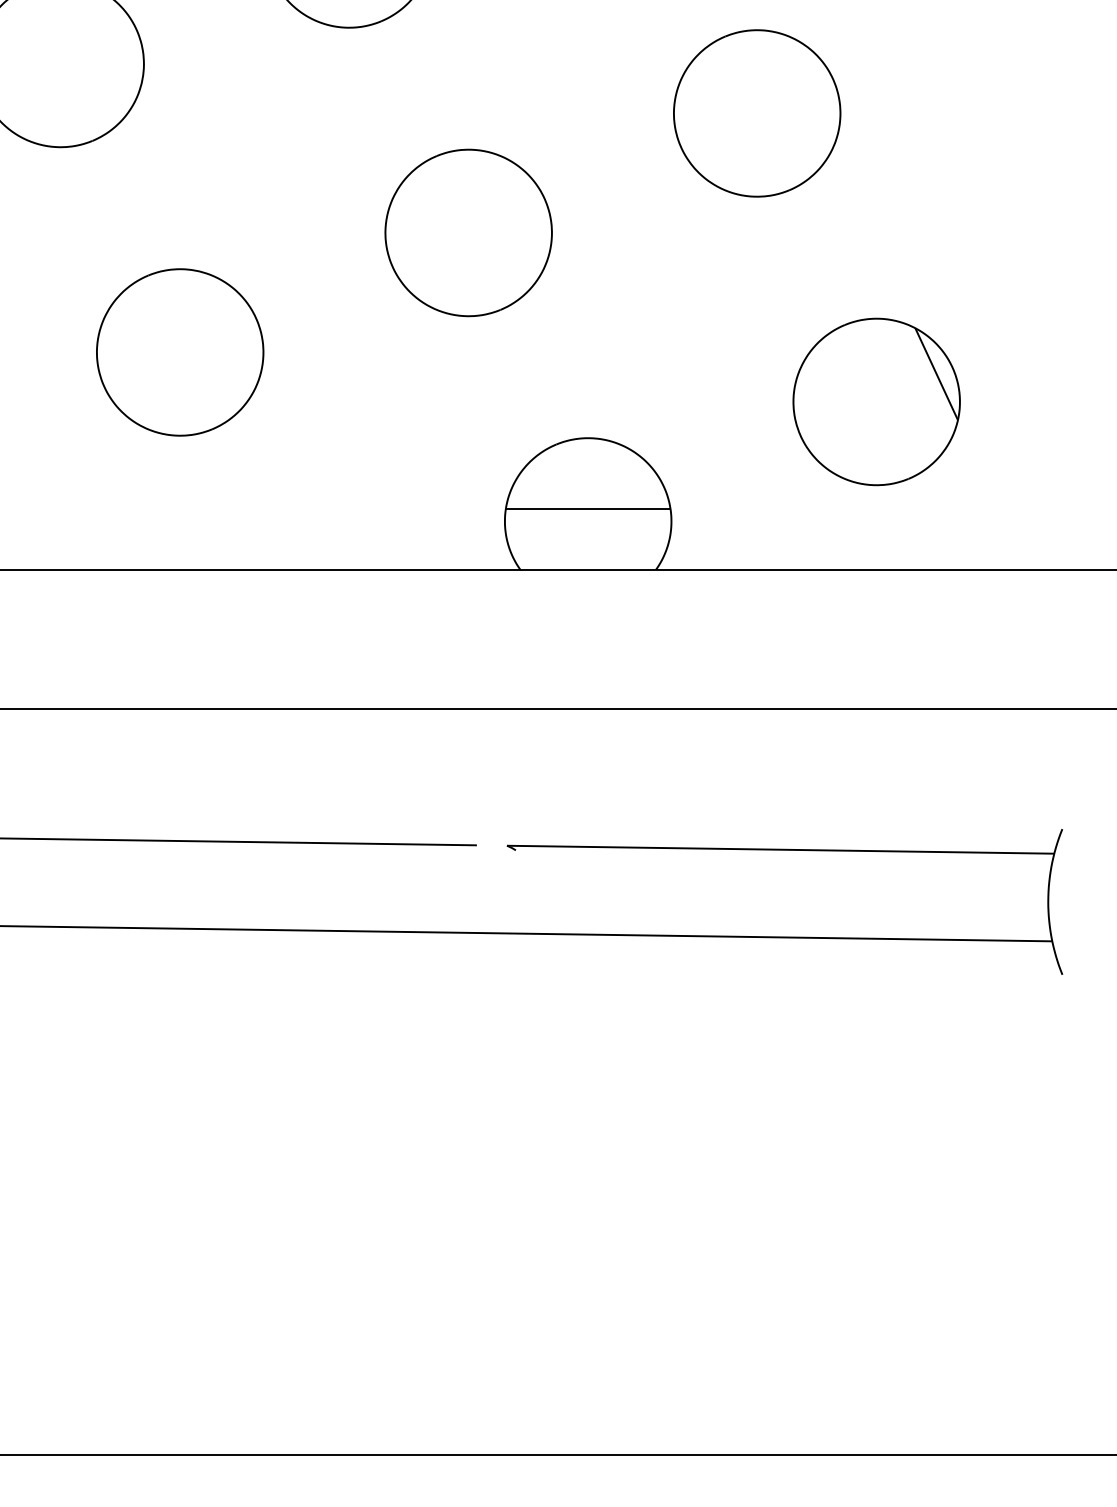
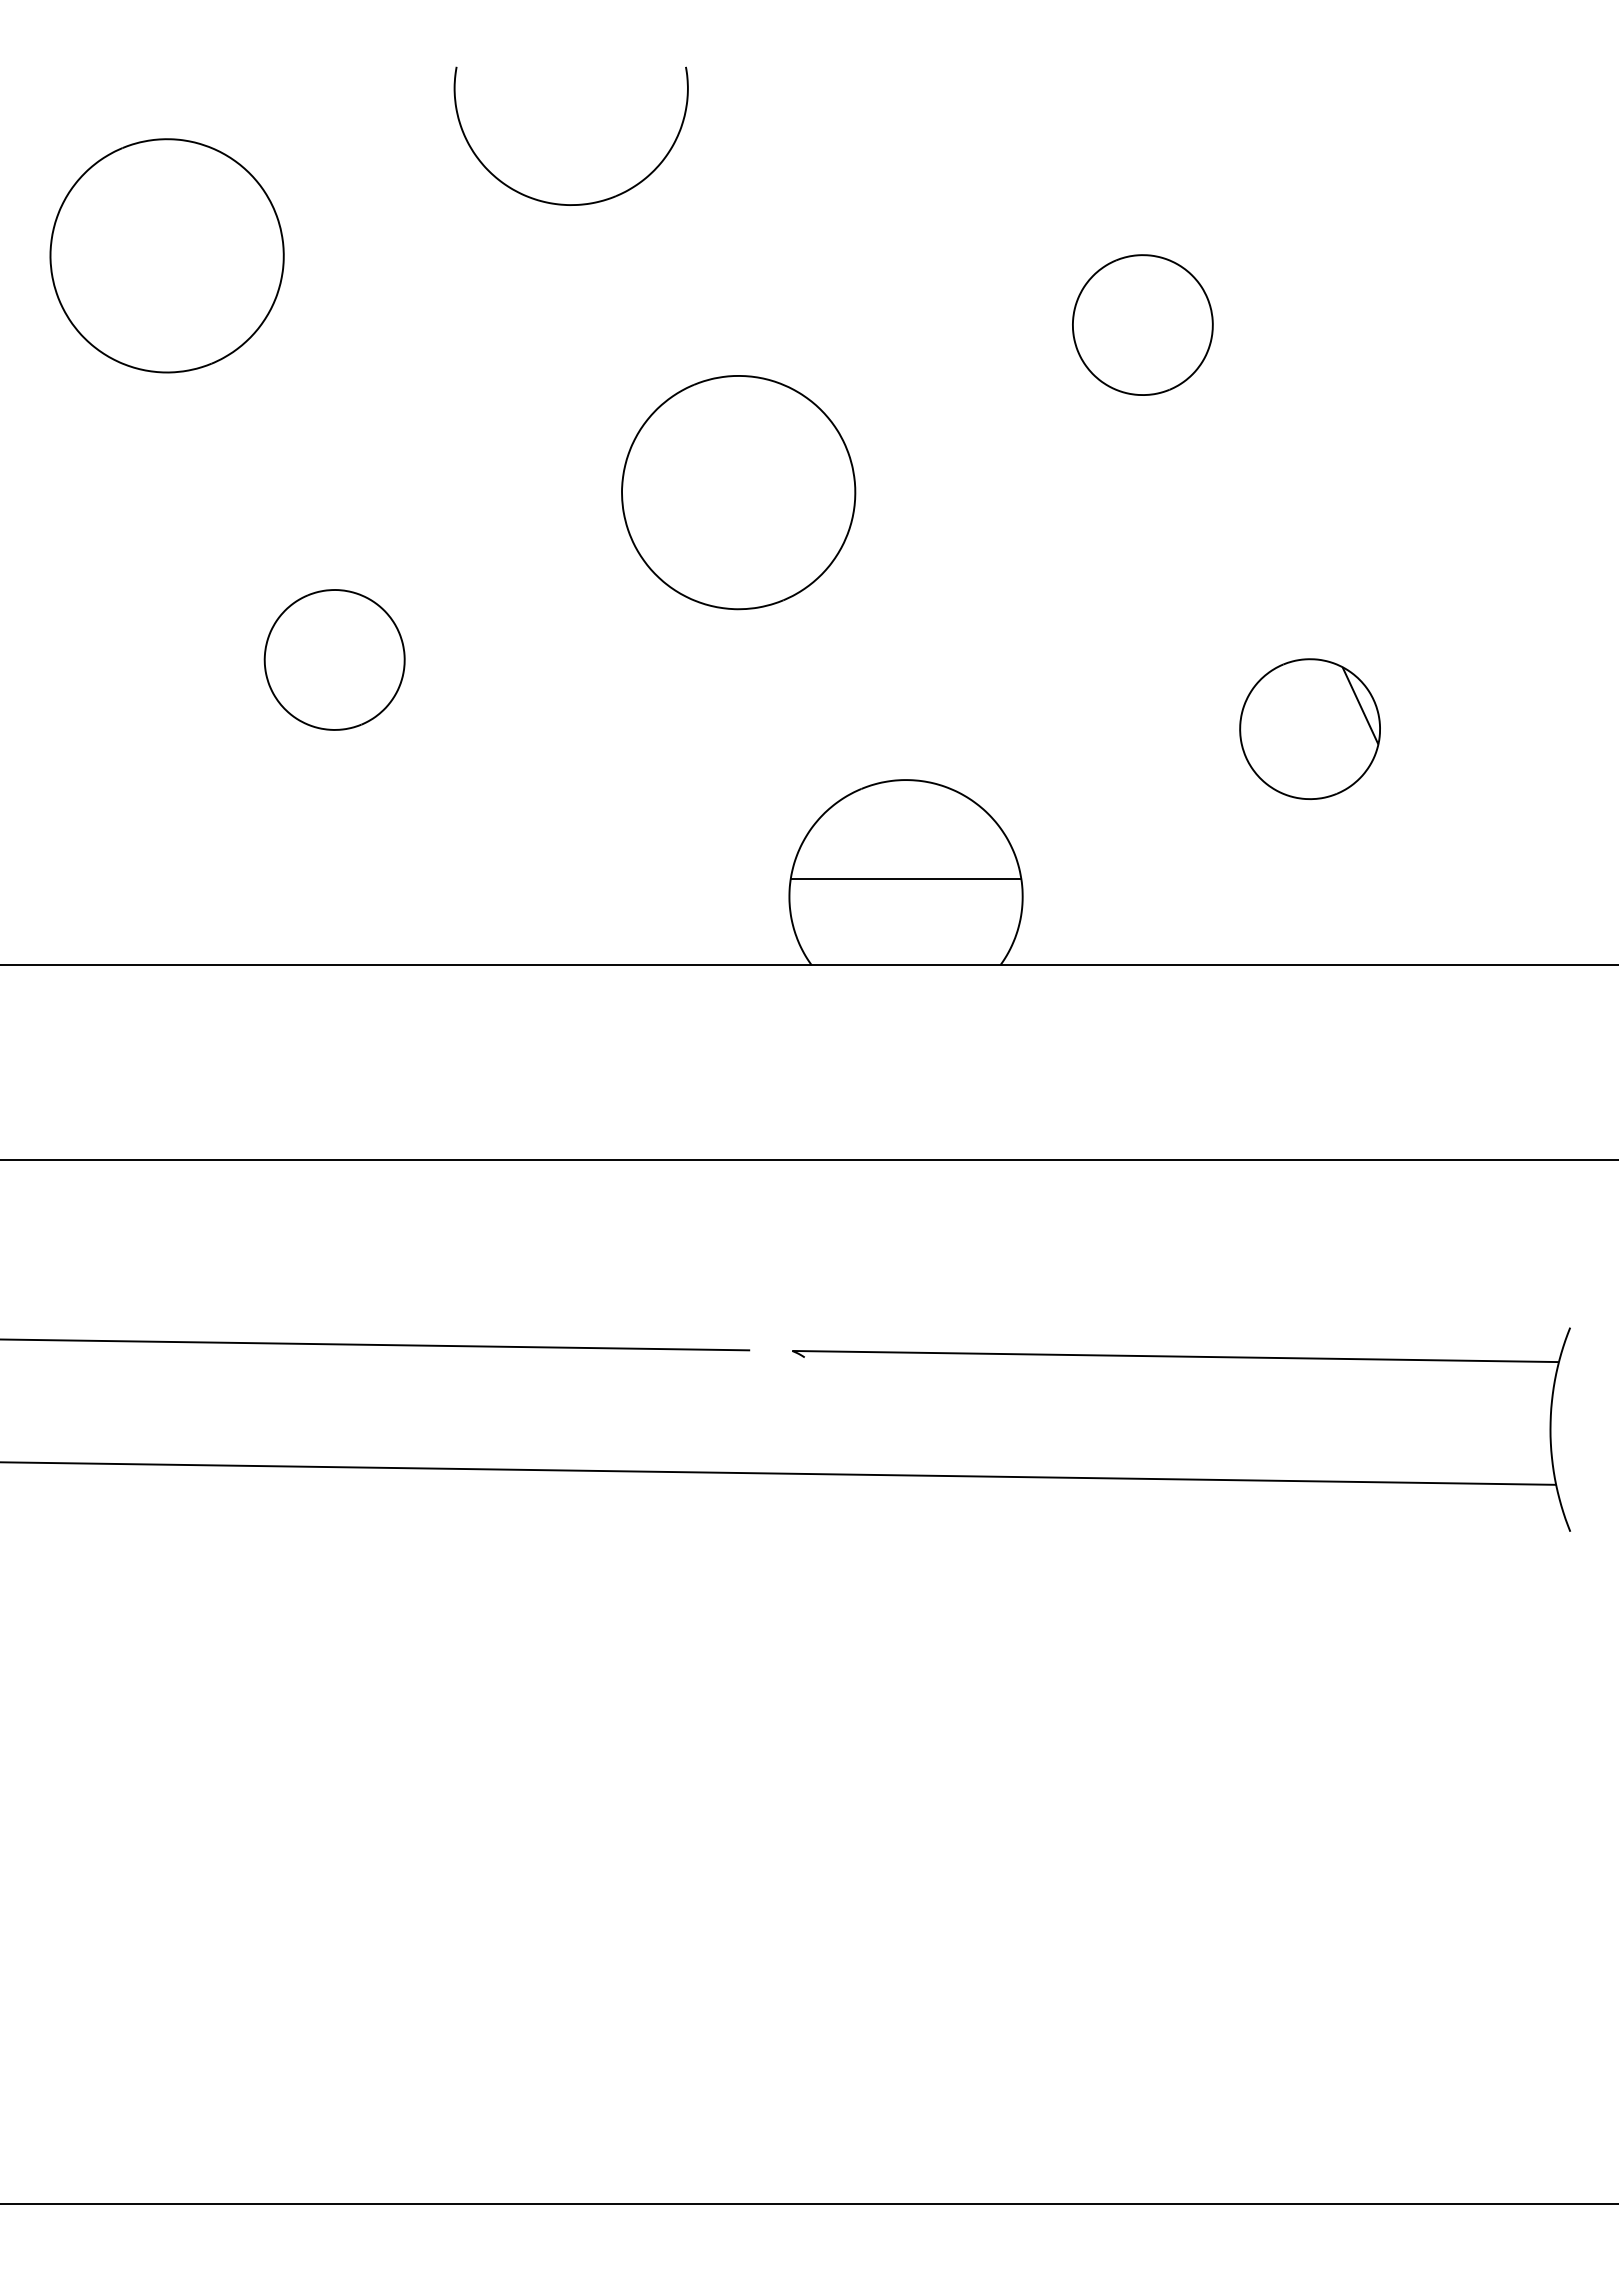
part: (756, 112) -> (1142, 324), size x0.6
part: (180, 352) -> (334, 659), size x0.6
part: (876, 401) -> (1309, 728), size x0.6

